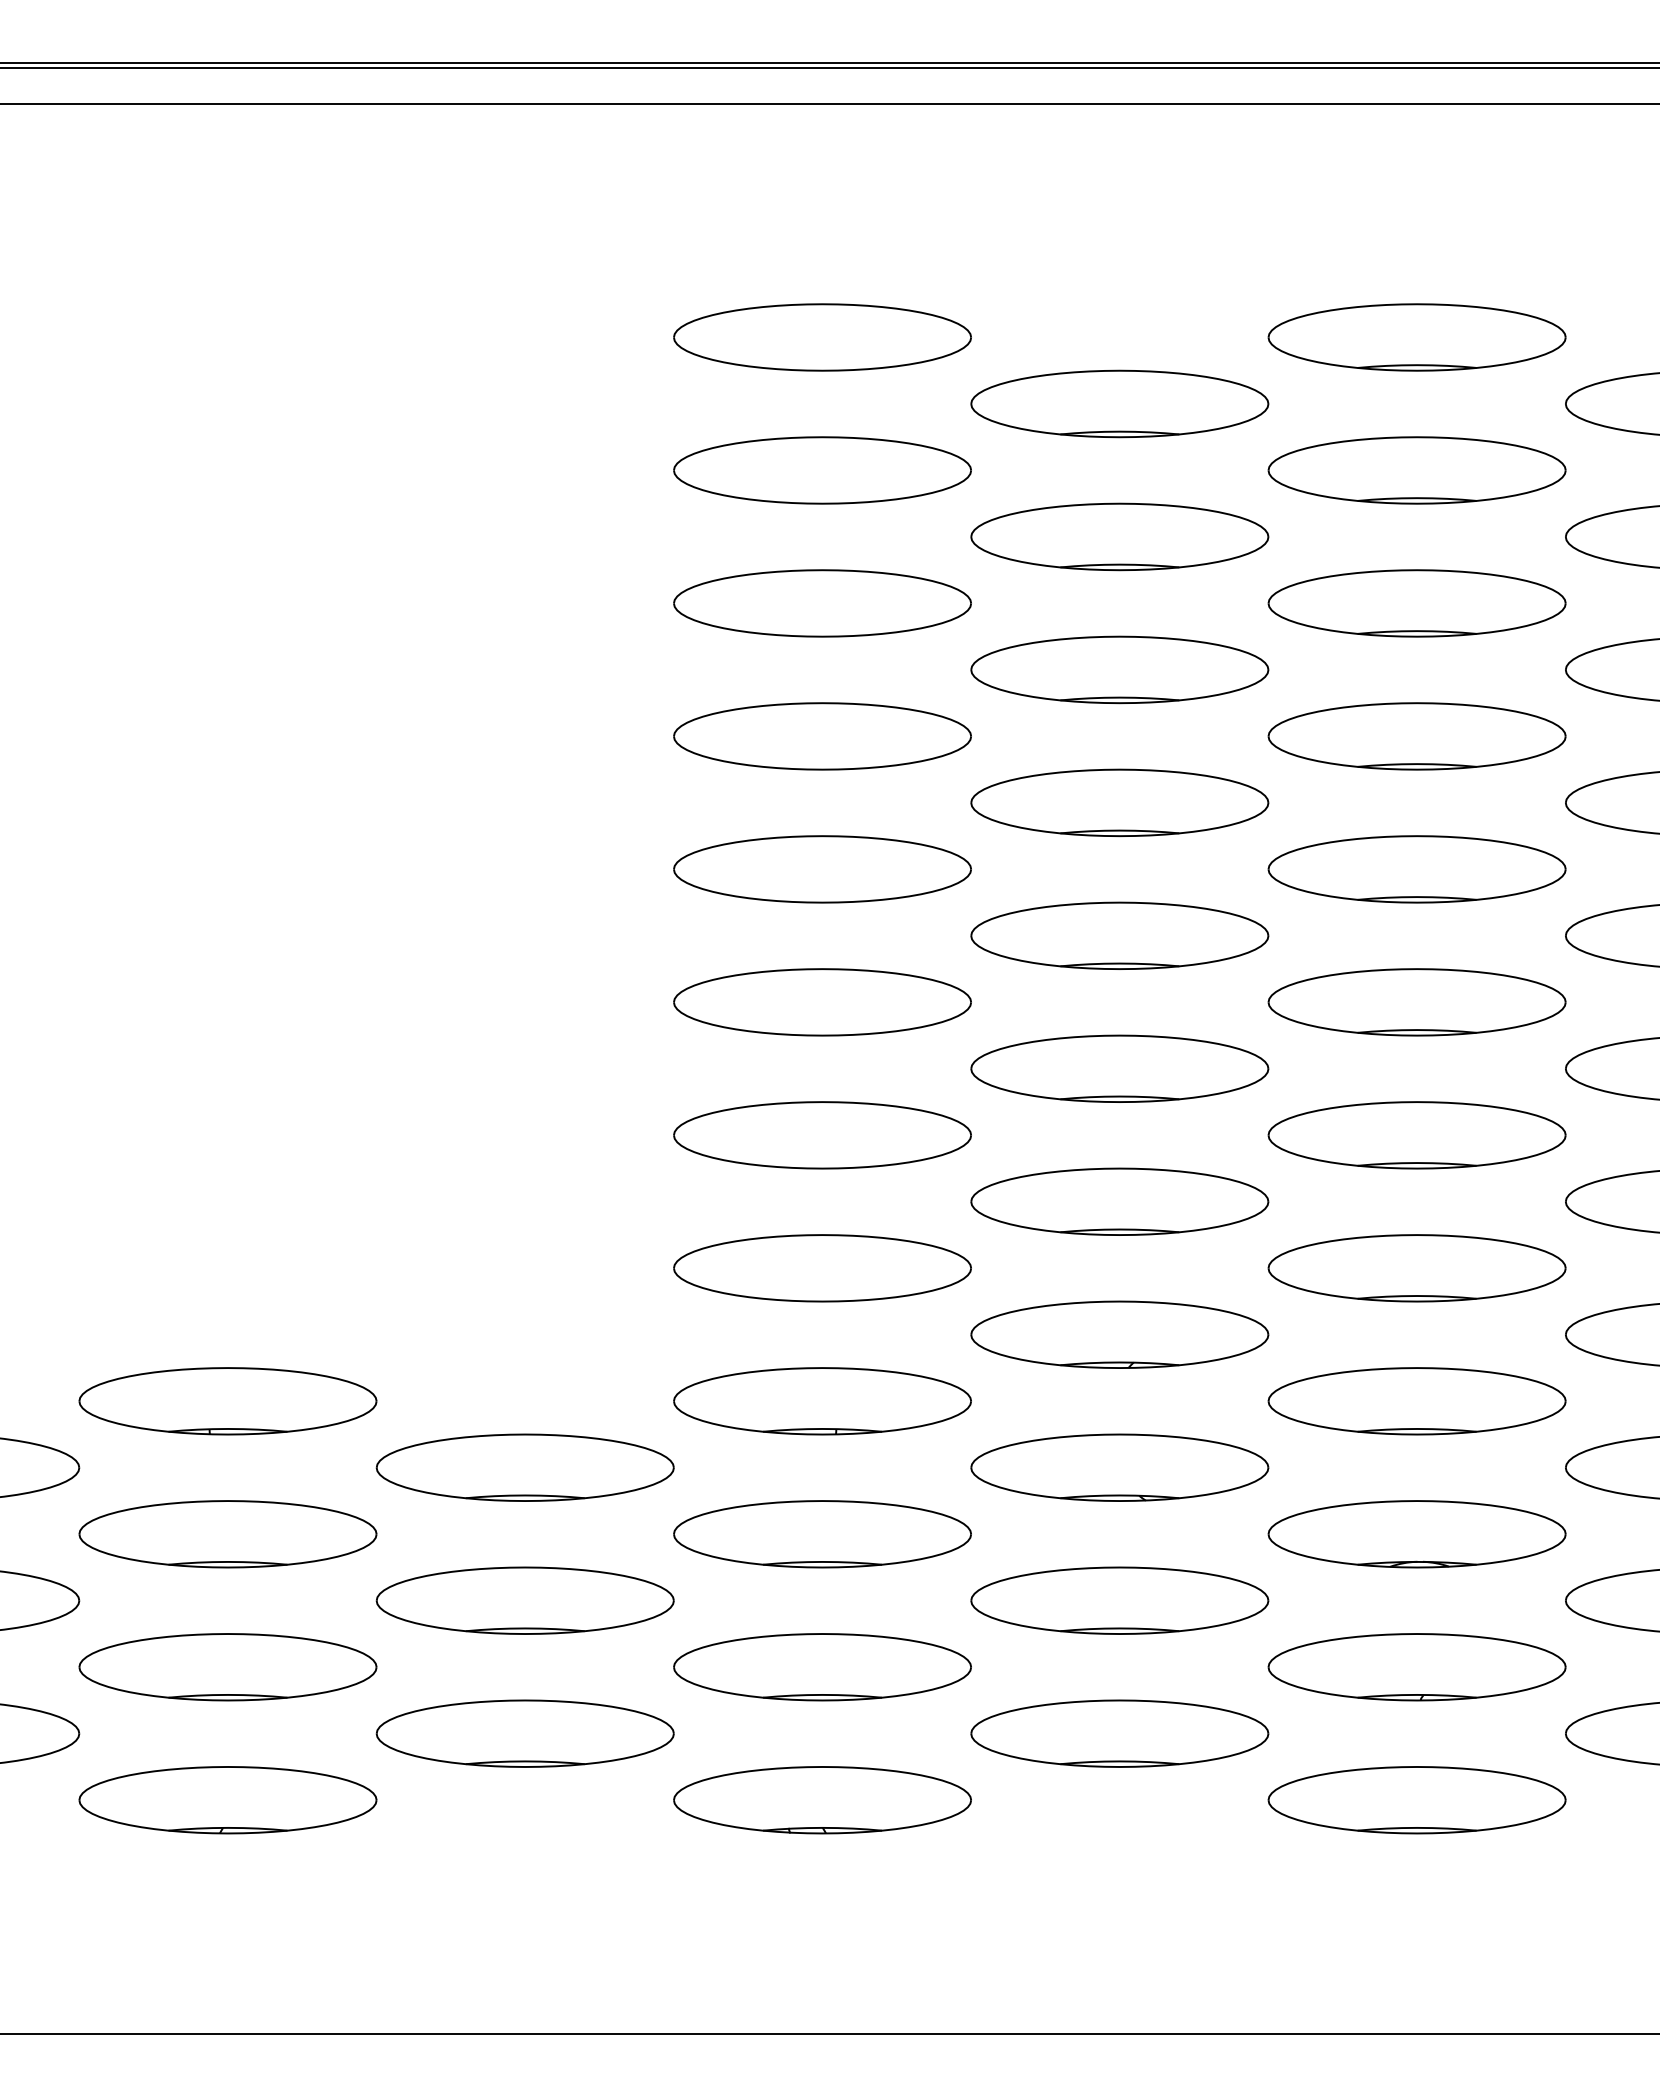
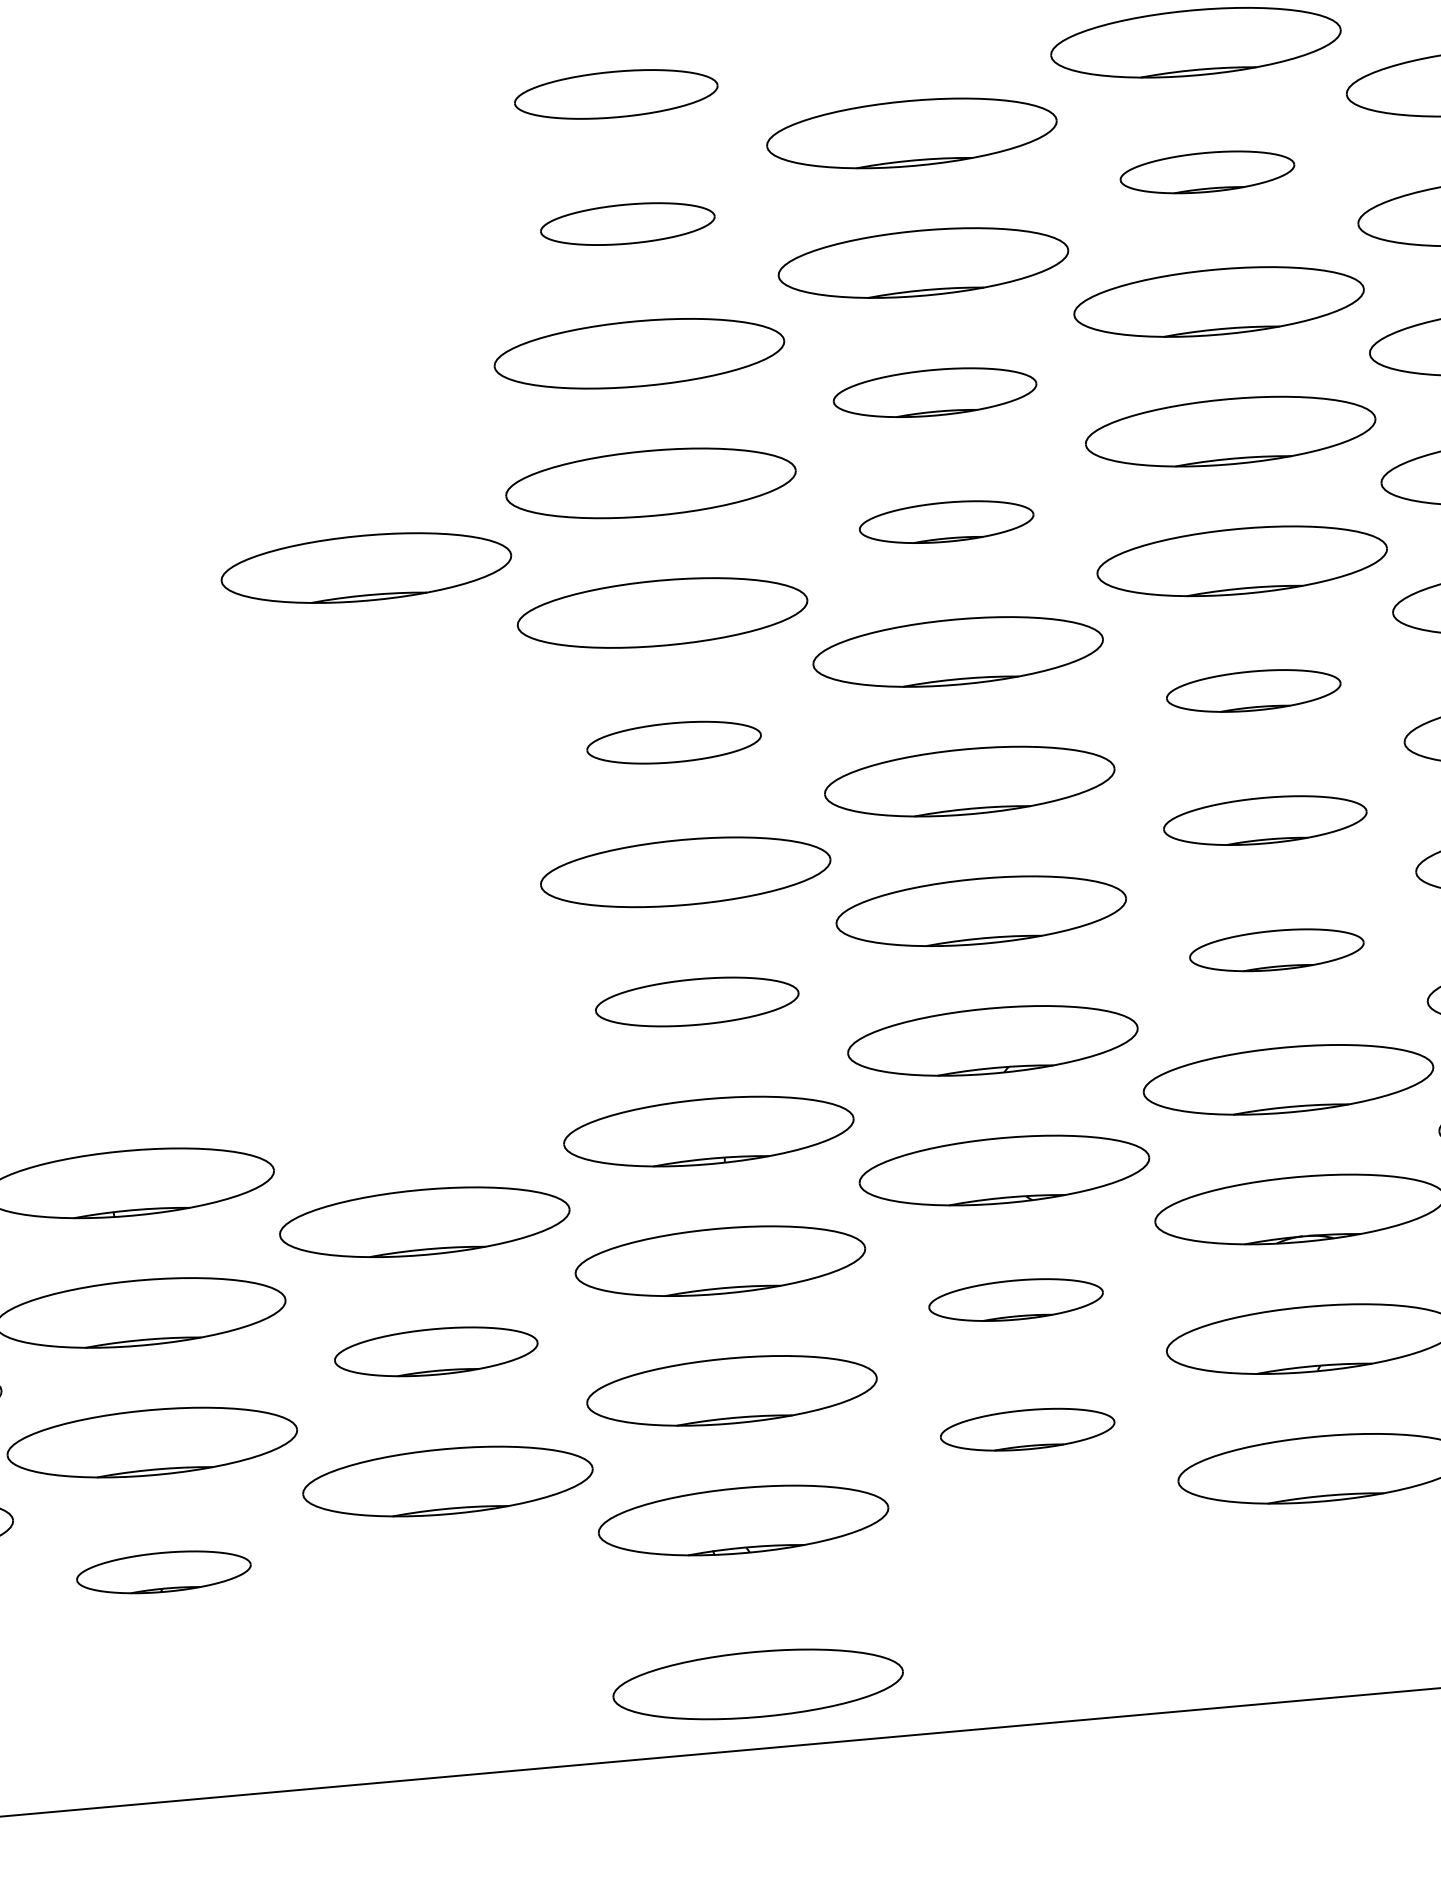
part: (822, 337) -> (616, 94), size x0.7
part: (822, 470) -> (627, 224), size x0.6
part: (1416, 470) -> (1206, 172), size x0.6
part: (1119, 669) -> (934, 392), size x0.7
part: (524, 796) -> (365, 567), added
part: (1119, 802) -> (946, 521), size x0.6
part: (822, 1002) -> (674, 742), size x0.6
part: (1416, 1002) -> (1253, 691), size x0.6
part: (1416, 1135) -> (1264, 820), size x0.7
part: (822, 1268) -> (697, 1002), size x0.7
part: (1416, 1268) -> (1276, 950), size x0.6
part: (524, 1600) -> (435, 1351), size x0.7
part: (1119, 1600) -> (1015, 1299), size x0.6
part: (1119, 1733) -> (1027, 1429), size x0.6
part: (227, 1800) -> (163, 1572), size x0.6
part: (822, 1968) -> (758, 1684), added

